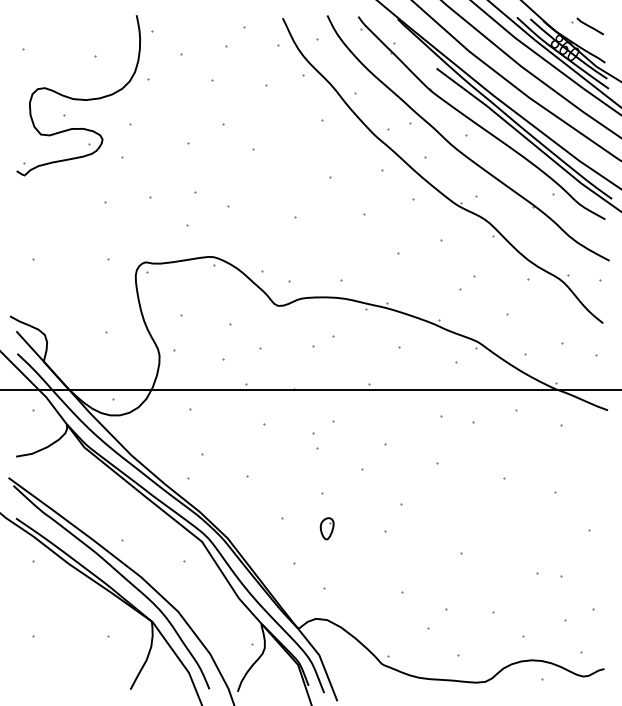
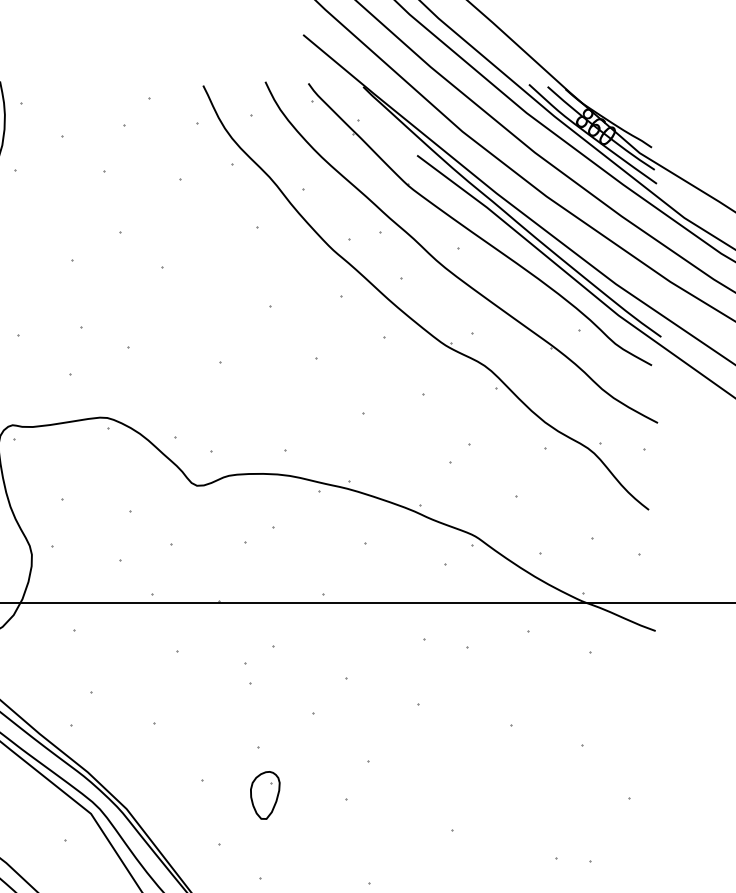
part: (587, 26) -> (627, 97), removed
part: (326, 528) -> (264, 795), size x1.6

